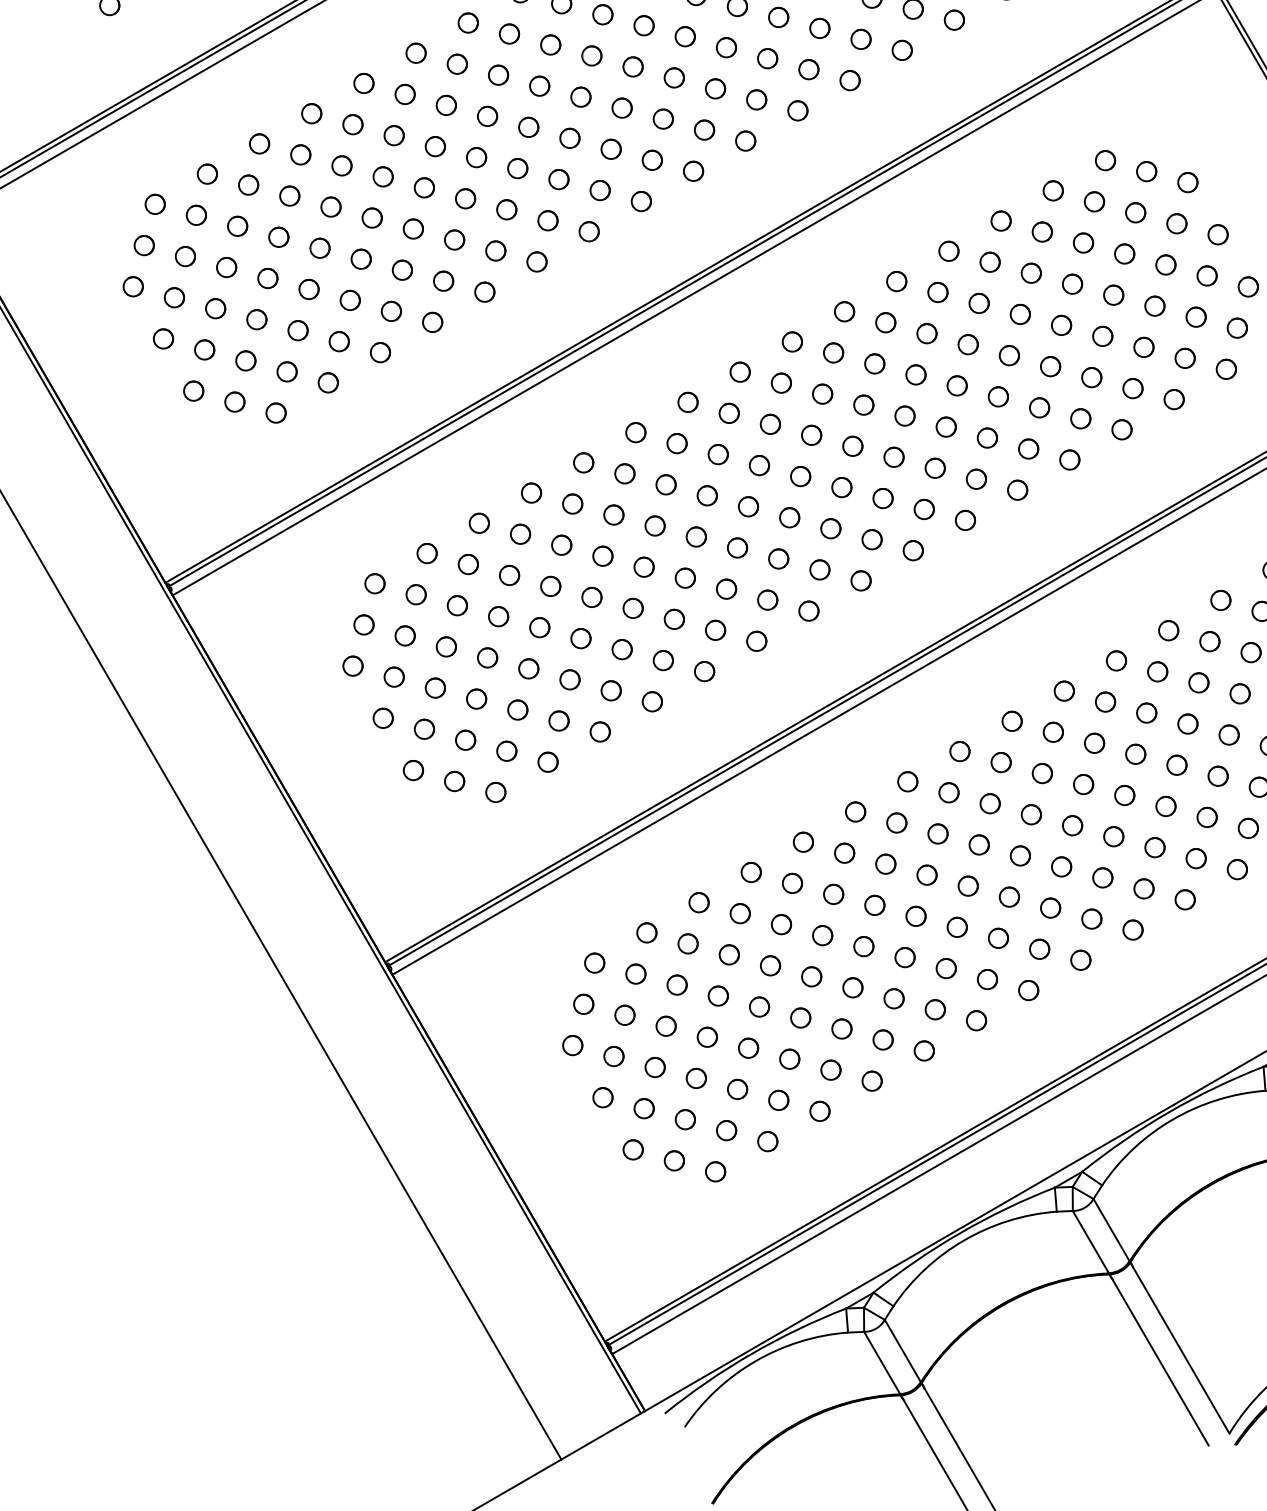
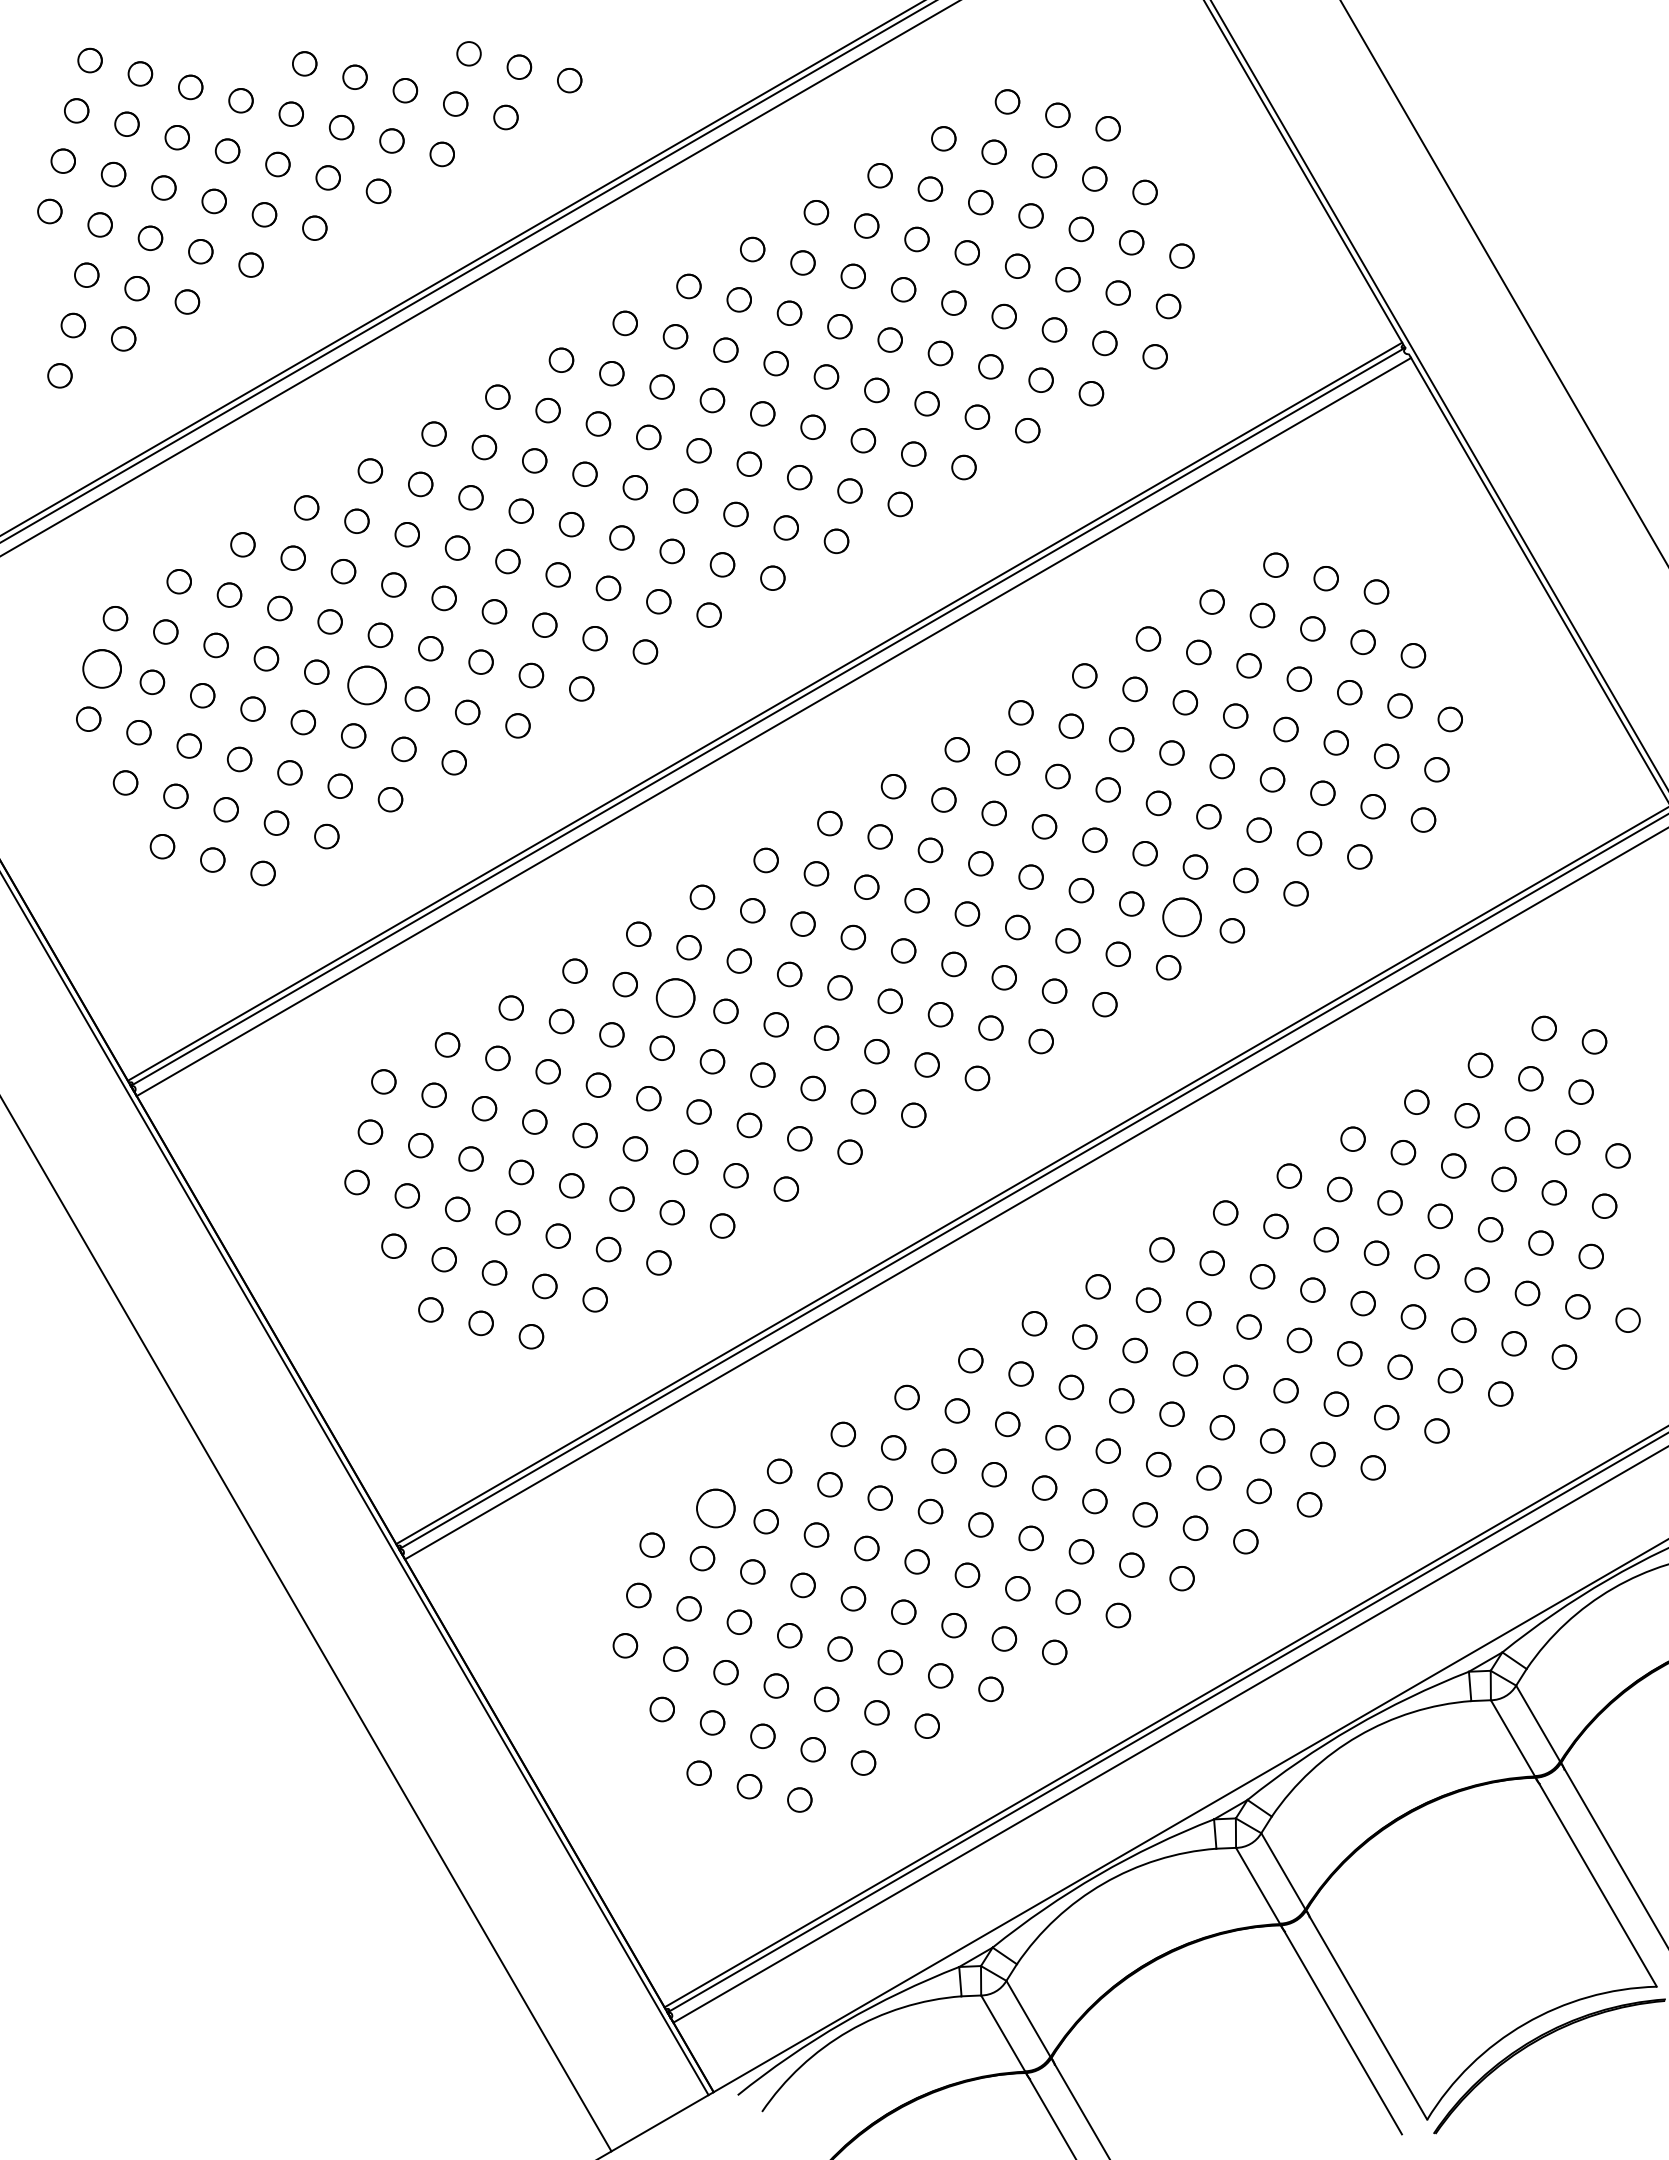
circle: (143, 245) -> (101, 668), size x1.6
circle: (360, 259) -> (366, 685), size x1.6
part: (1028, 449) -> (1181, 917), size x1.6
part: (613, 514) -> (675, 997), size x1.6
circle: (646, 932) -> (715, 1507), size x1.6

